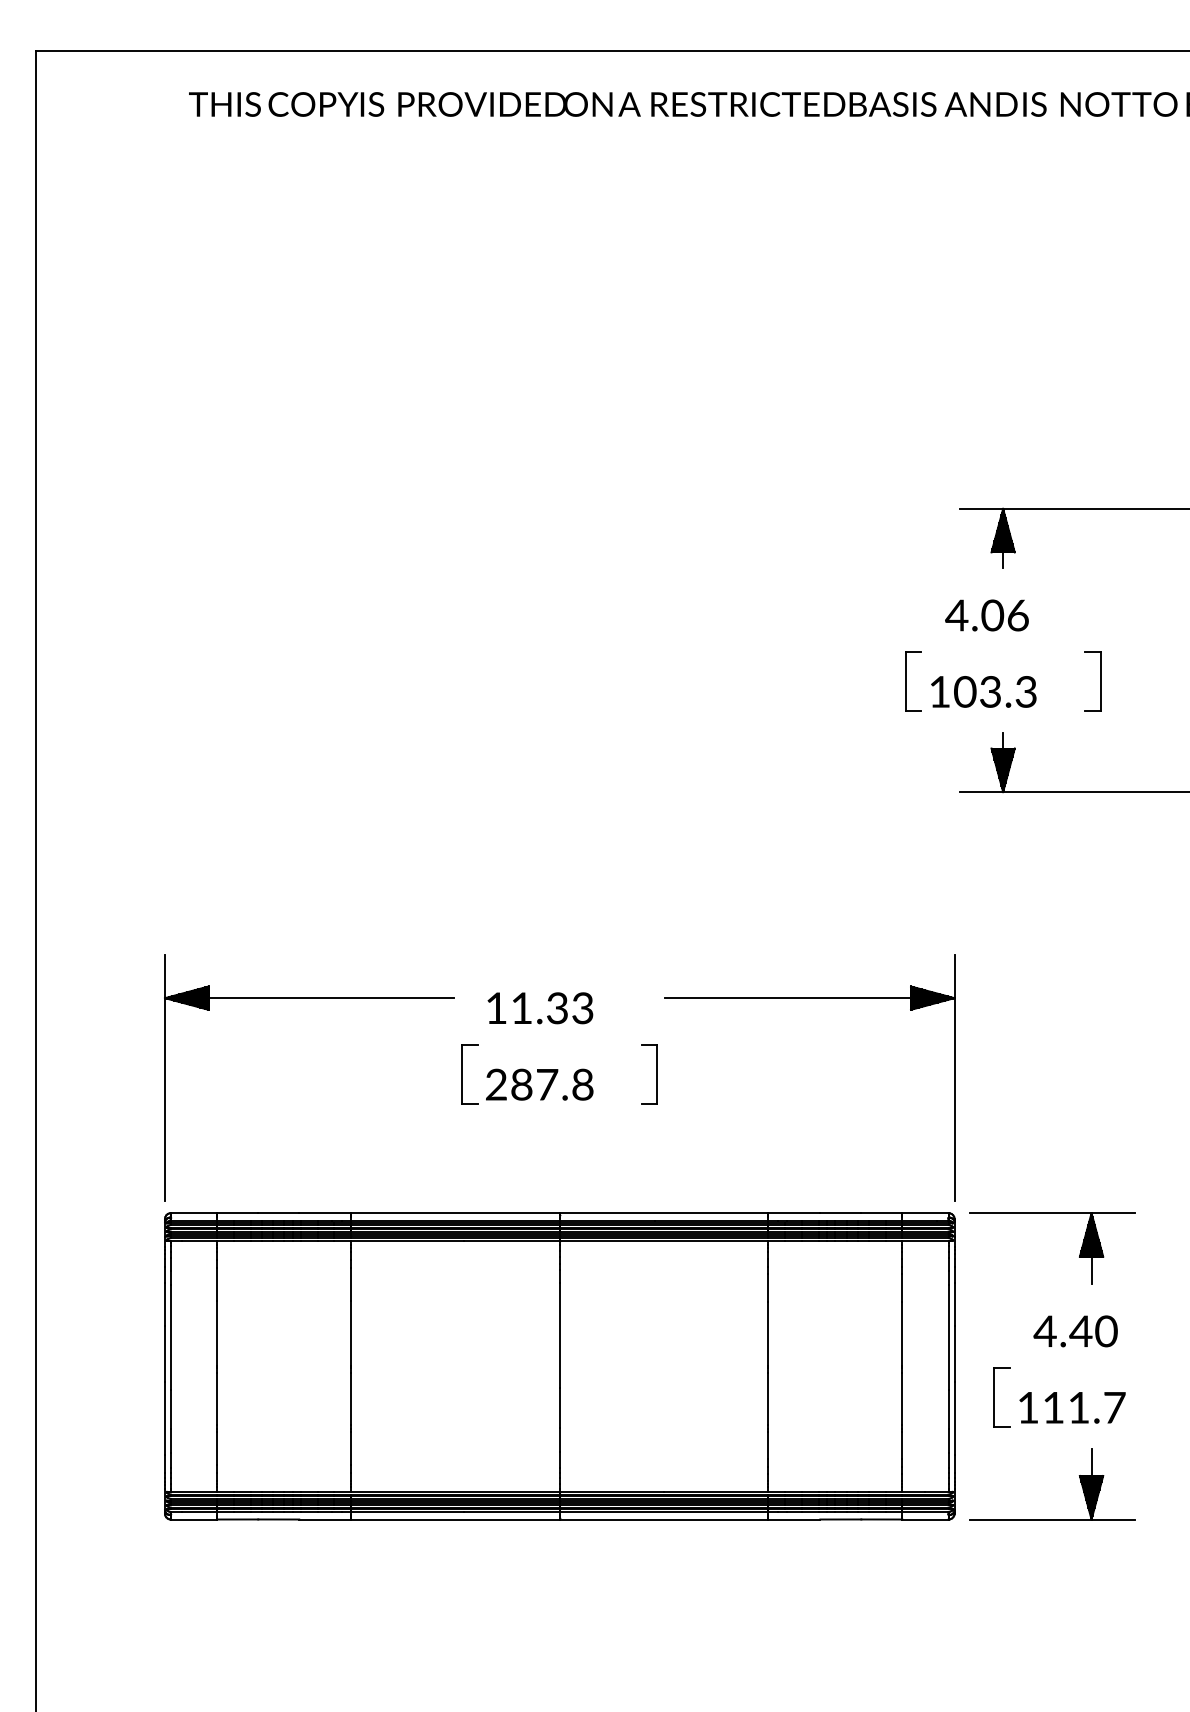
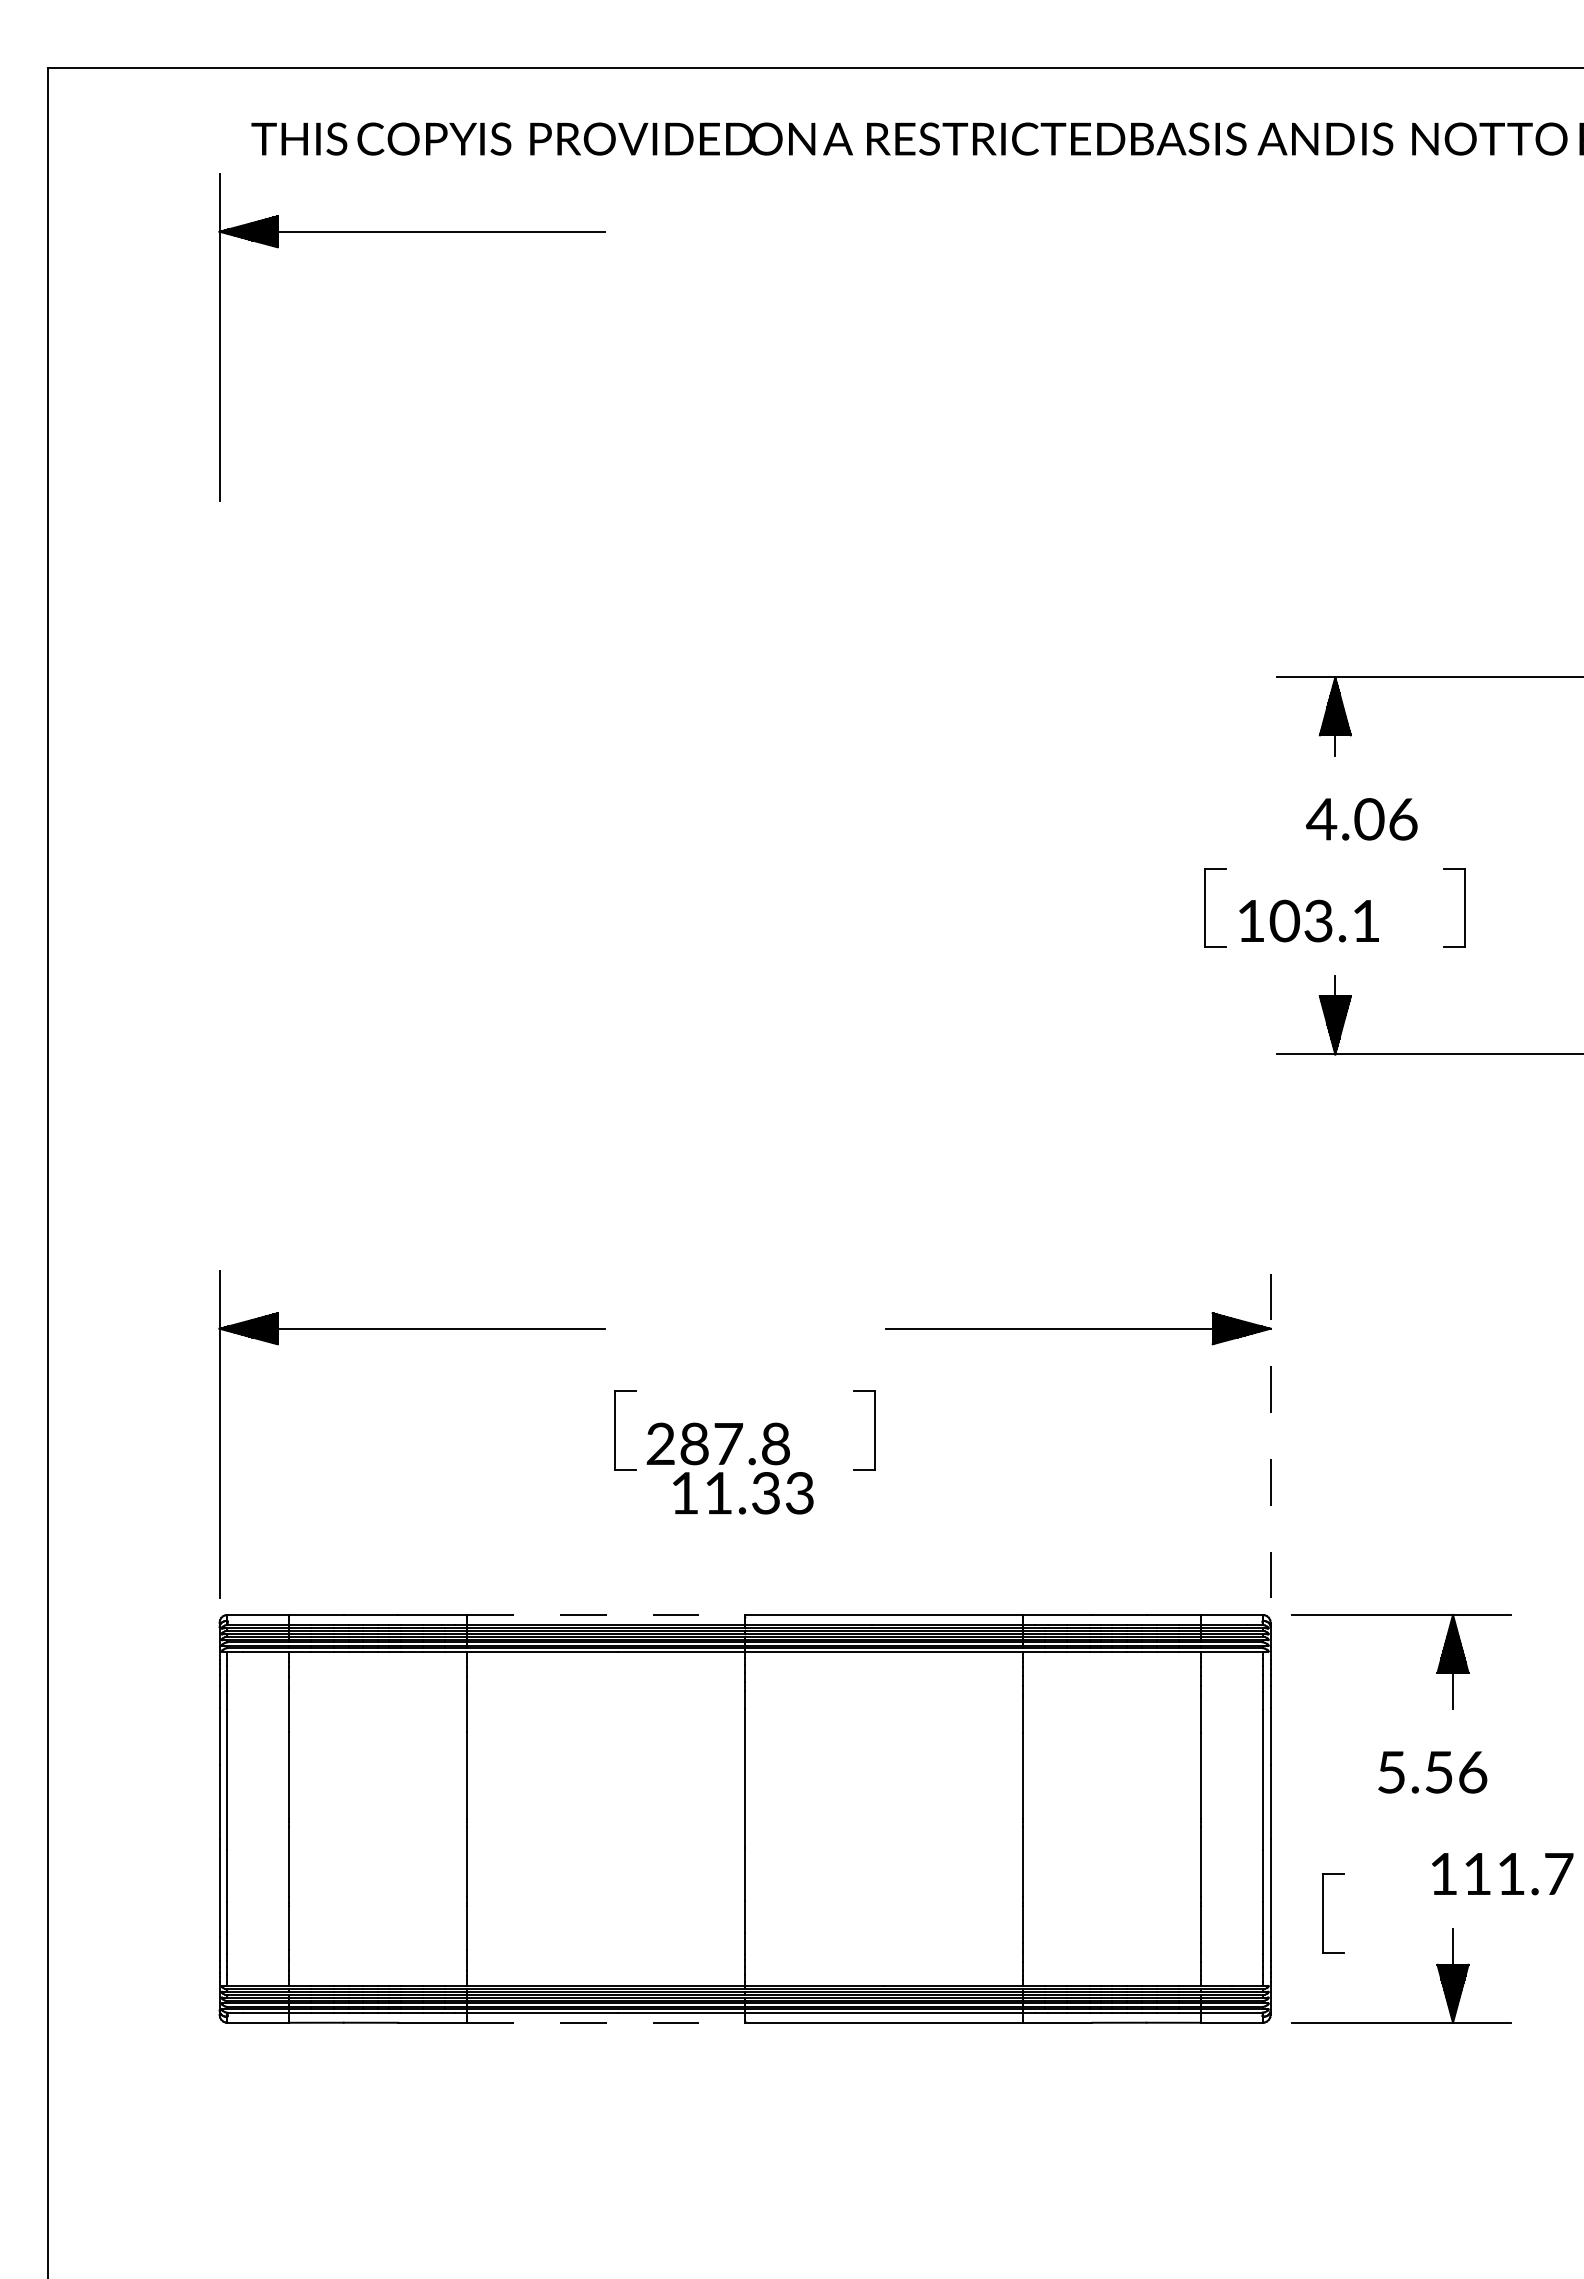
part: (309, 174) -> (411, 232), added
text: (986, 615) -> (1361, 819), moved
text: (1025, 691) -> (1365, 920), 103.3 -> 103.1
text: (540, 1008) -> (743, 1493), moved
line: (954, 1077) -> (1270, 1434), solid -> dashed
line: (455, 1212) -> (606, 1614), solid -> dashed
text: (1075, 1331) -> (1431, 1772), 4.40 -> 5.56
part: (994, 1397) -> (1323, 1913), moved
text: (1072, 1408) -> (1502, 1874), moved
line: (455, 1519) -> (606, 2022), solid -> dashed

